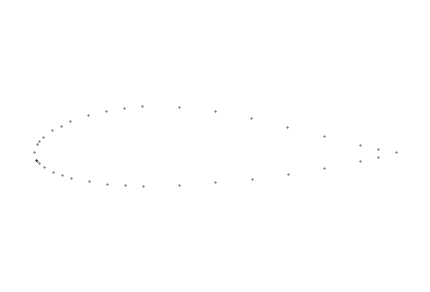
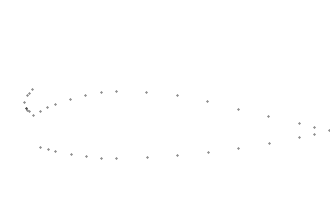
part: (39, 152) -> (29, 102), moved

